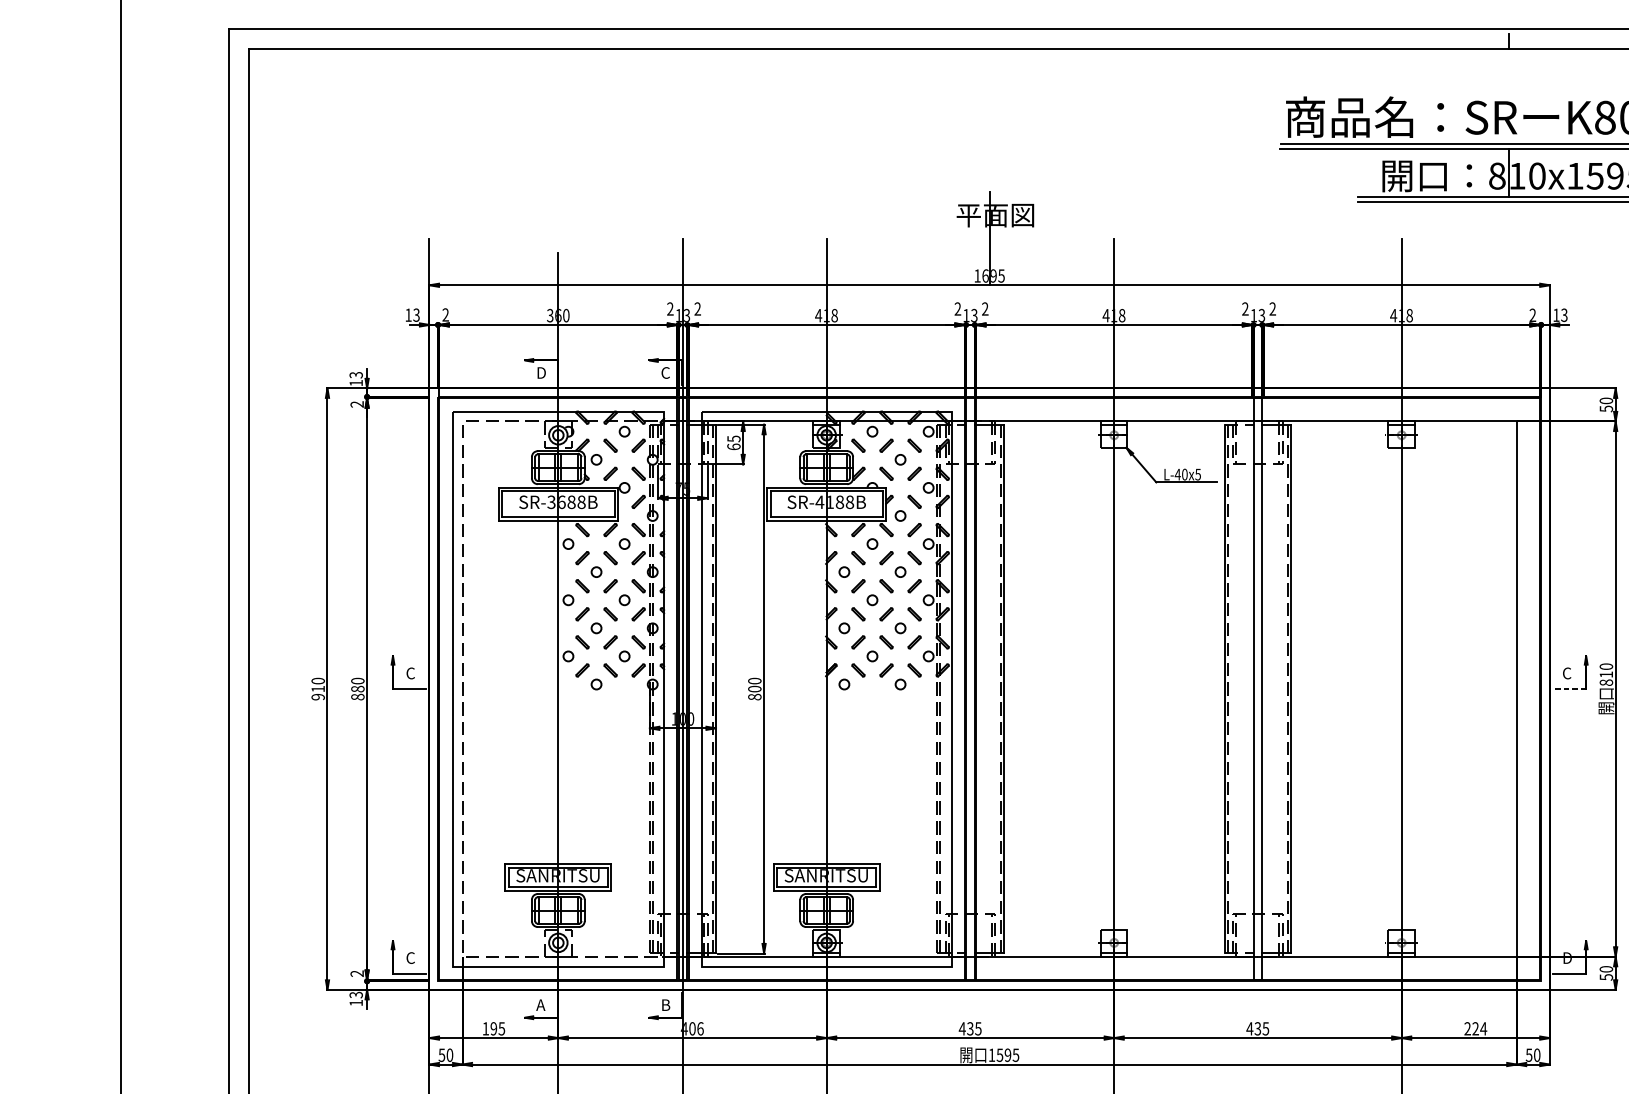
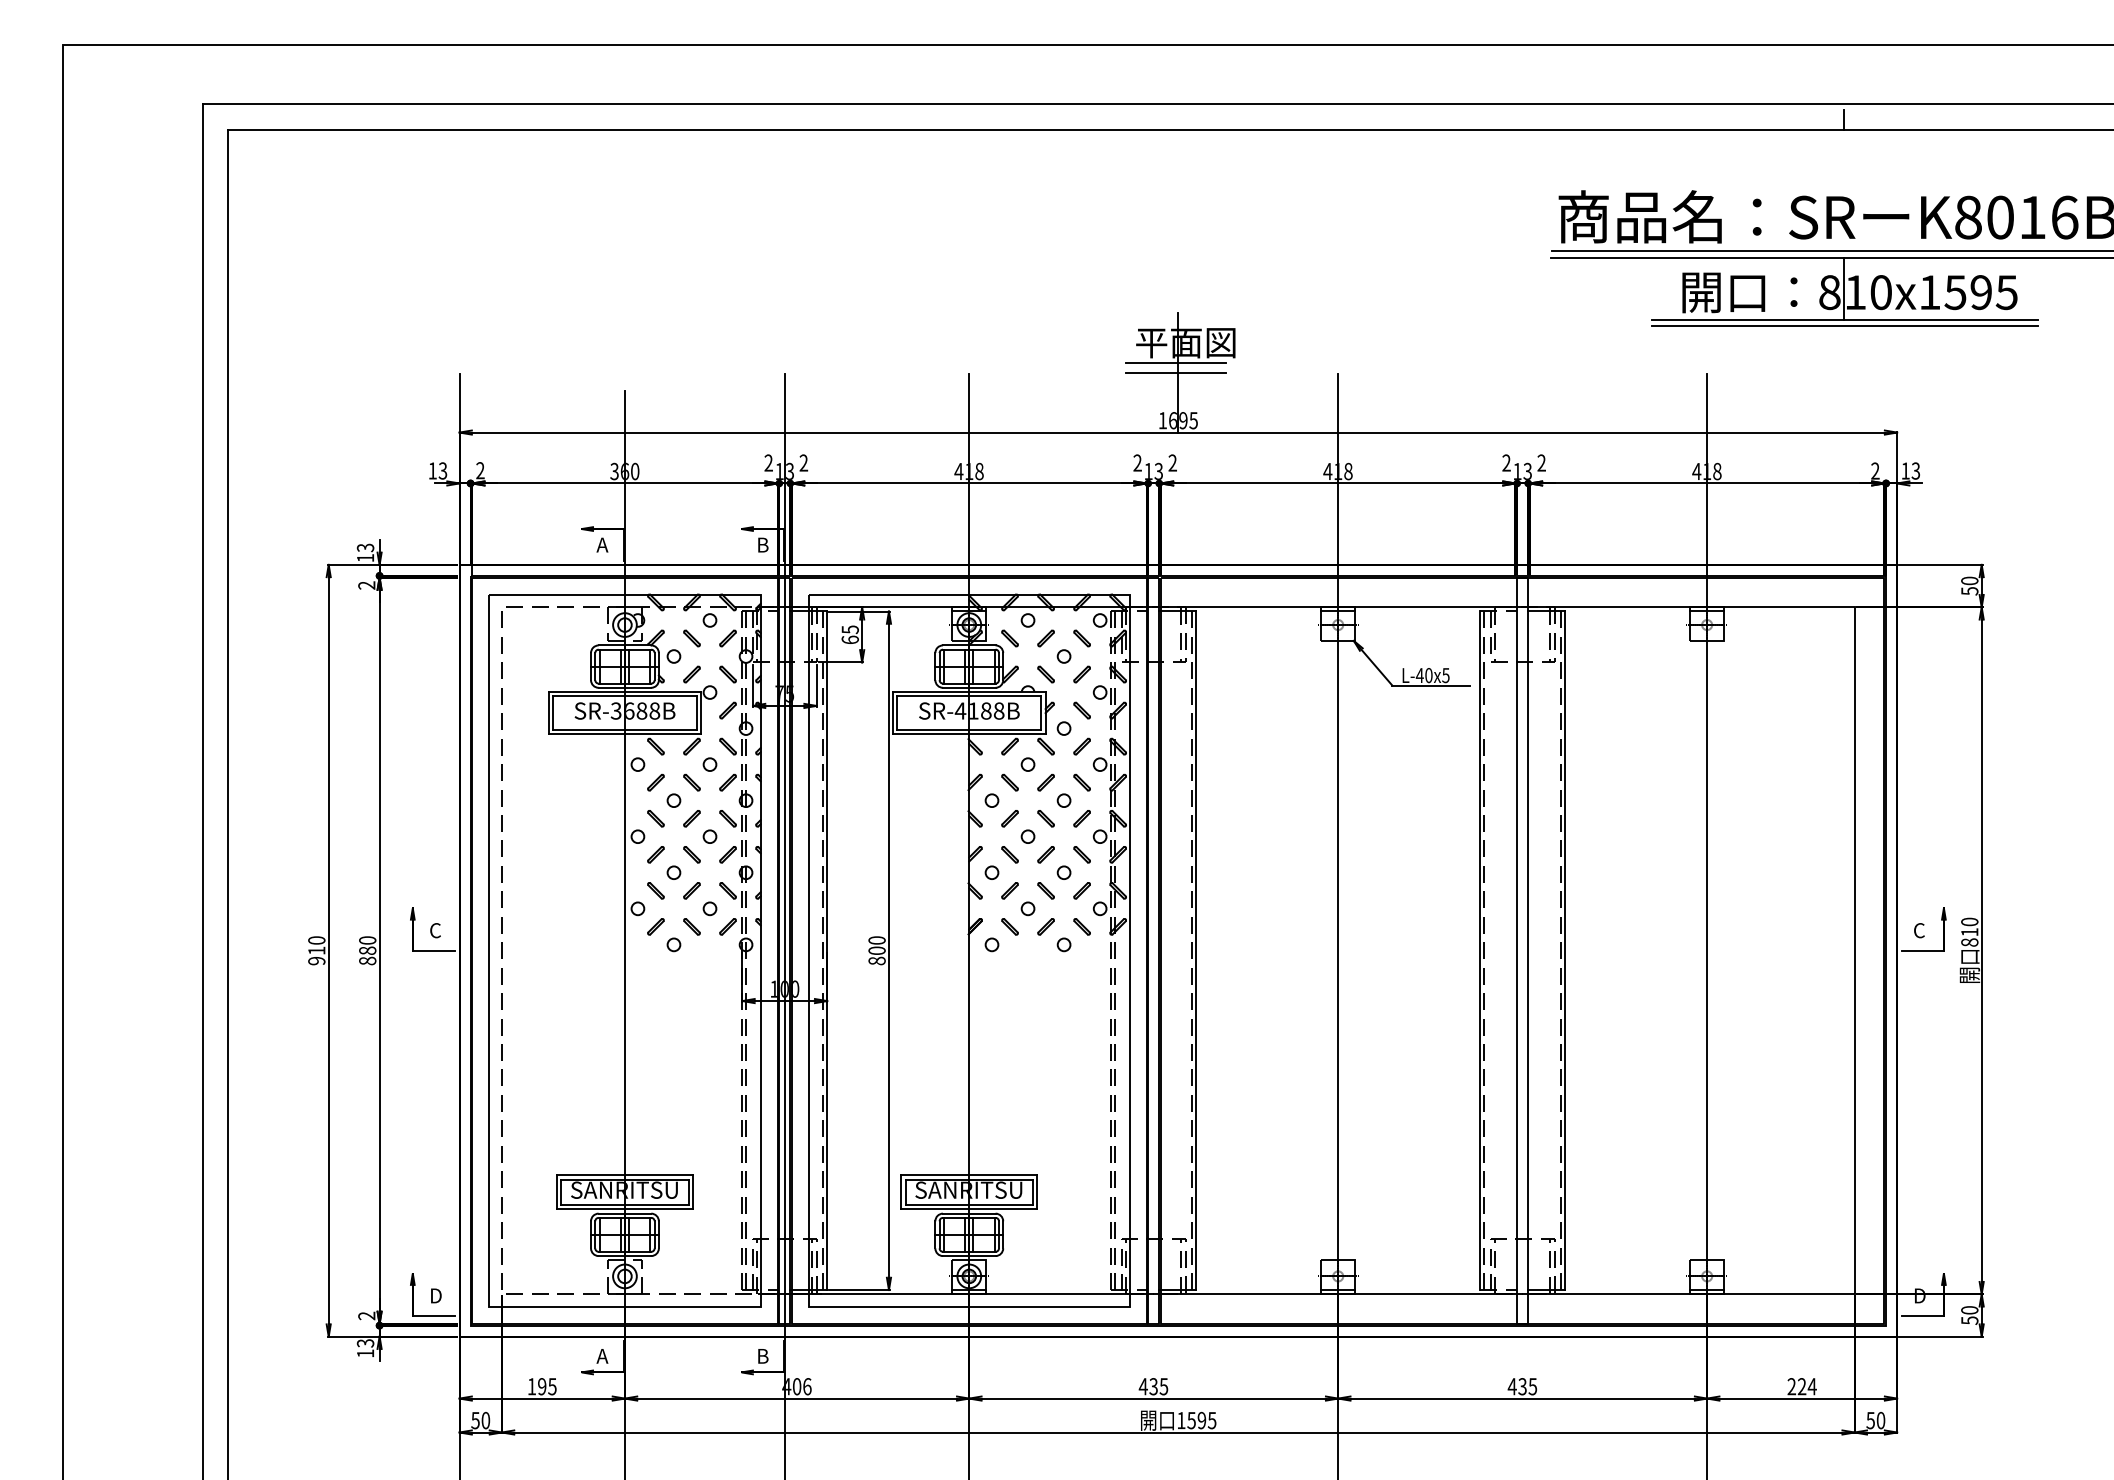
line: (987, 231) -> (1175, 363), added
line: (987, 239) -> (1175, 373), added
text: (540, 372) -> (602, 544), D -> A
text: (665, 372) -> (762, 544), C -> B
line: (1569, 688) -> (1922, 950), dashed -> solid
text: (410, 957) -> (435, 1295), C -> D

